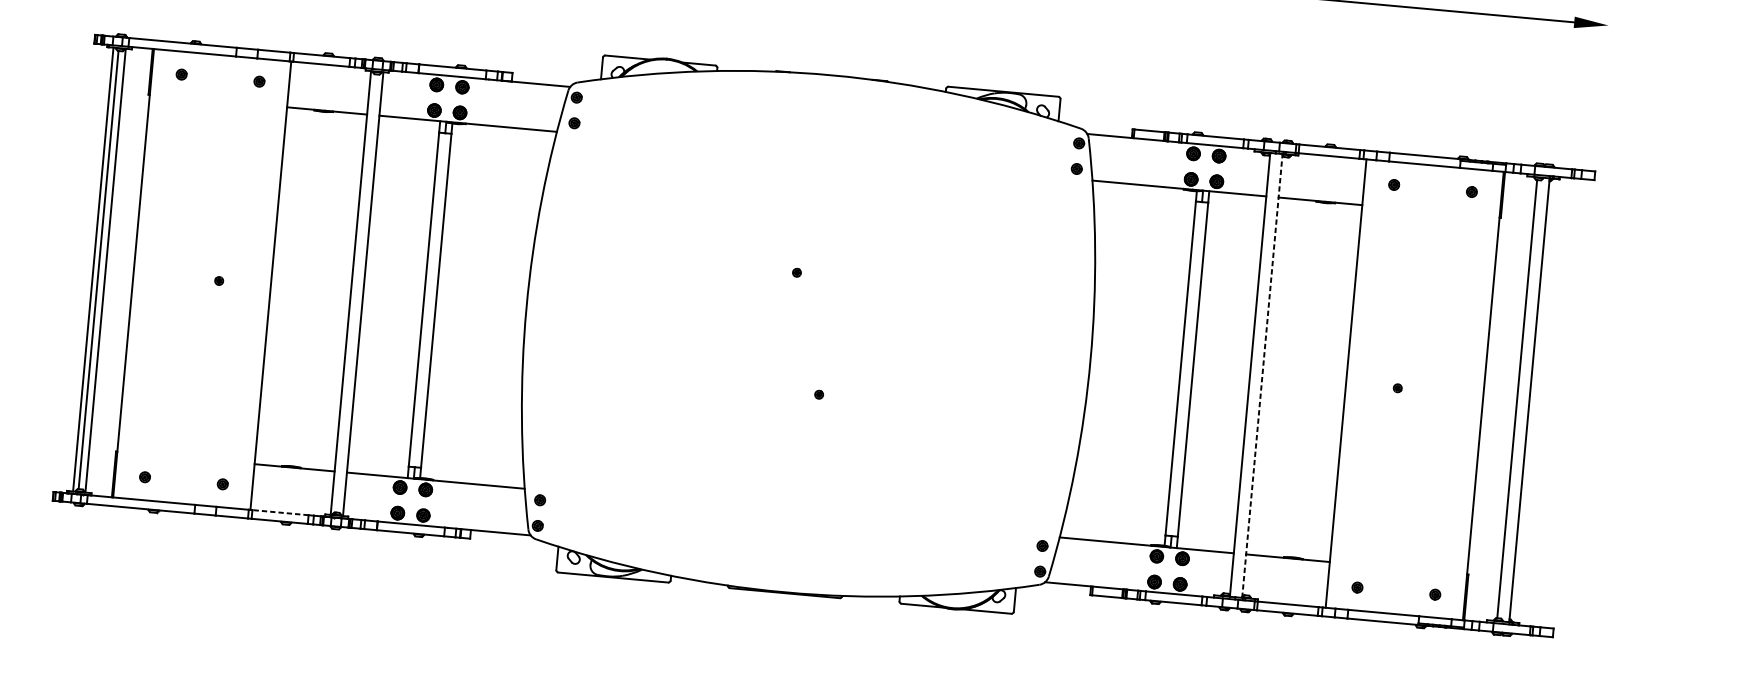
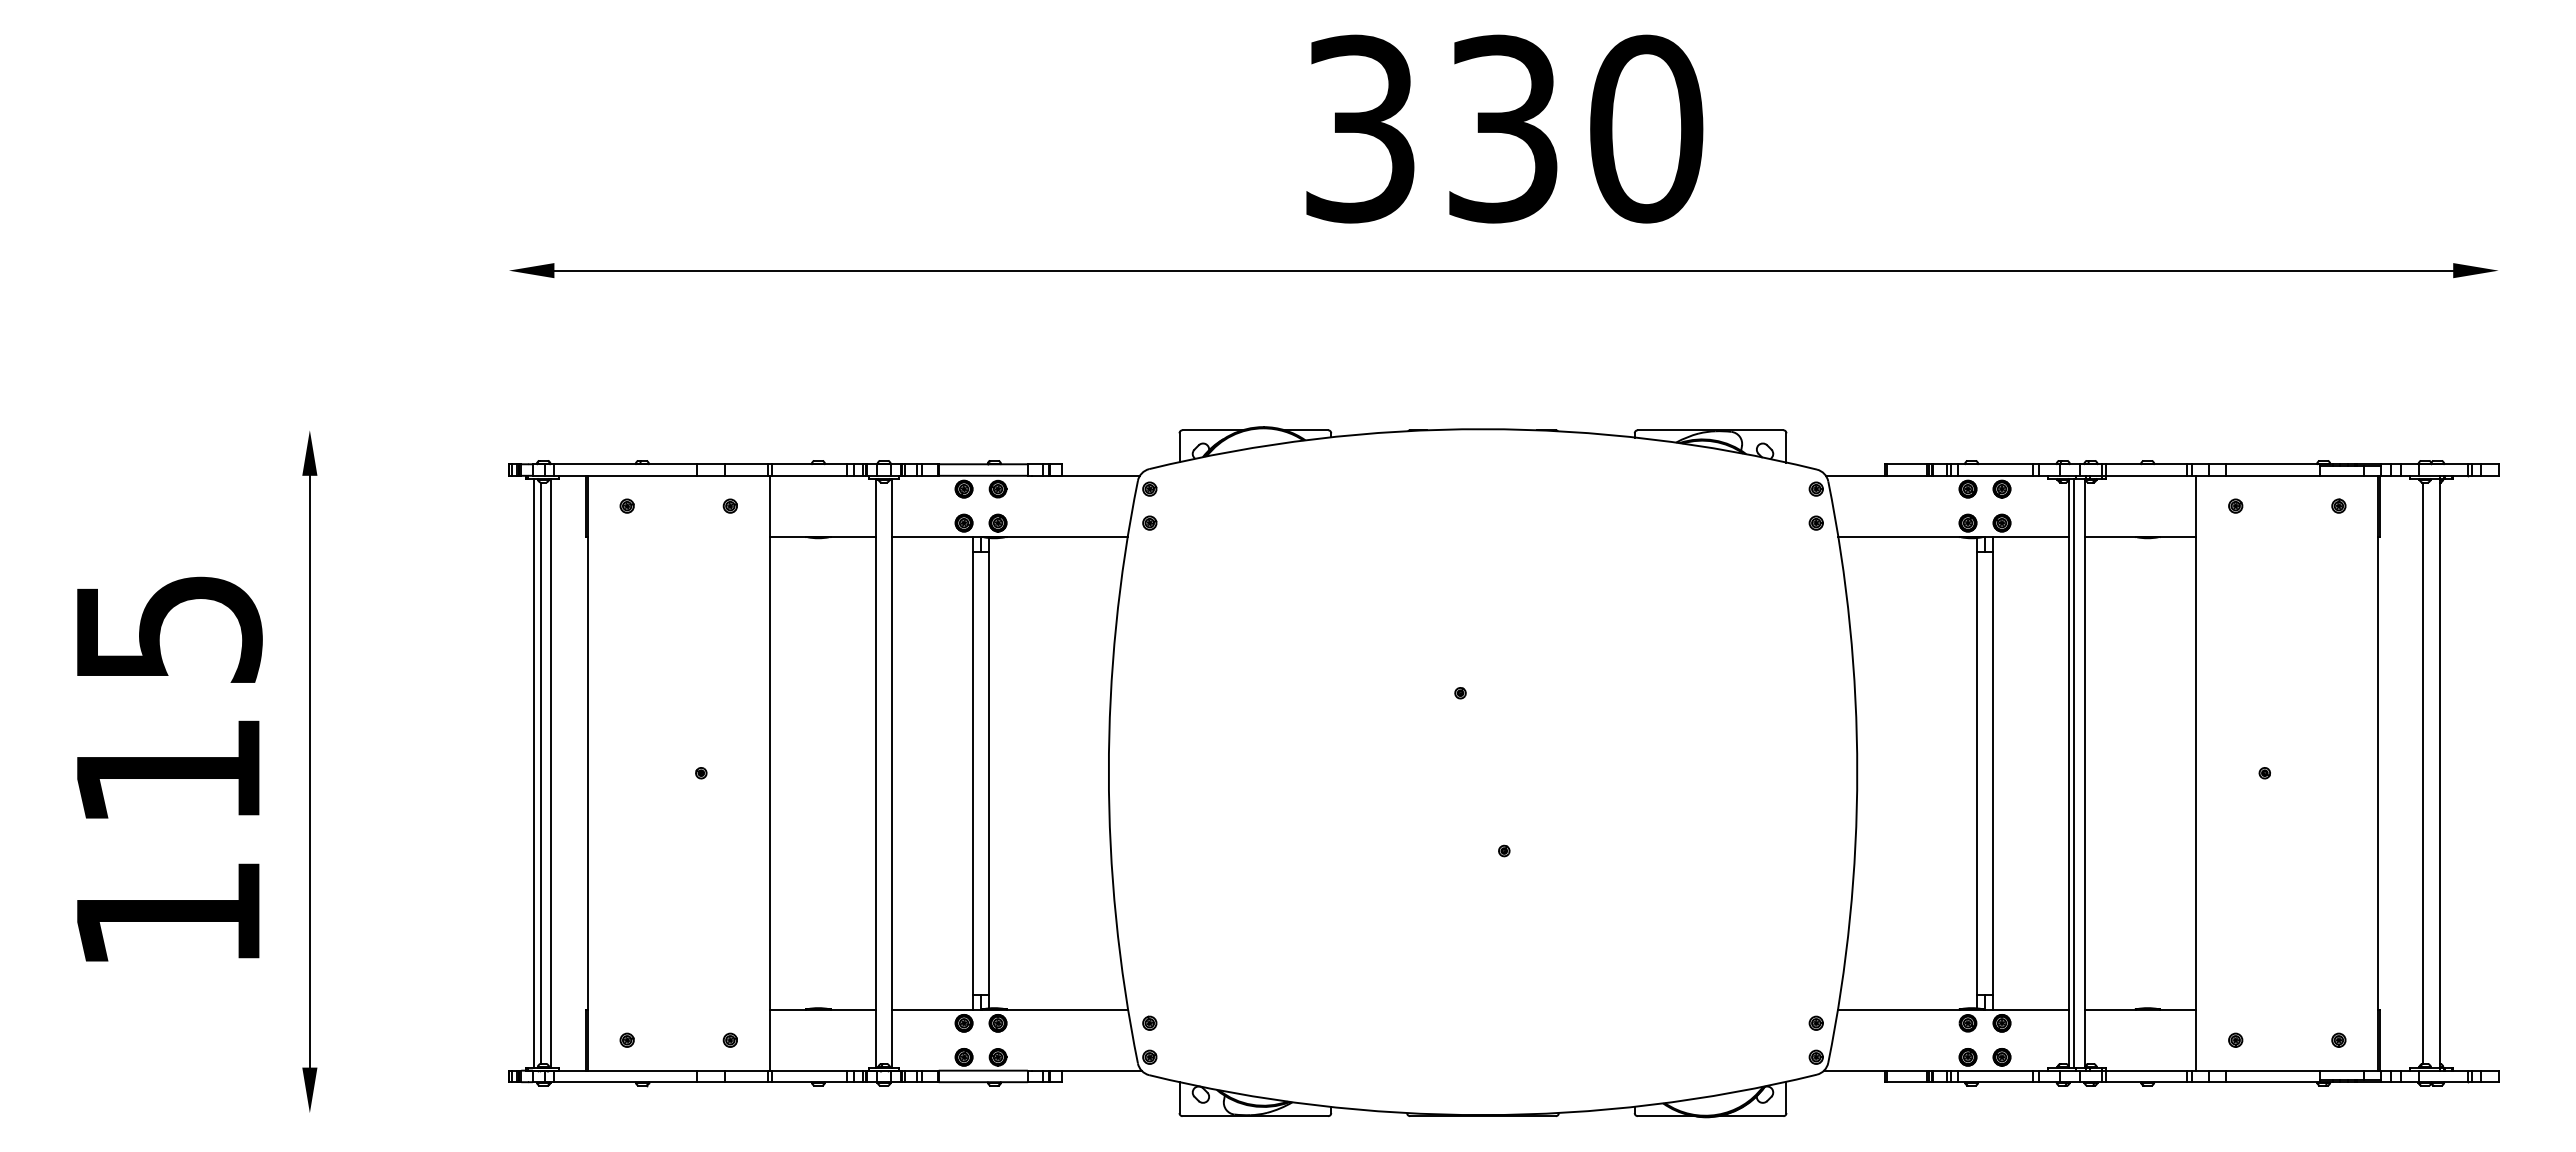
line: (1253, 374) -> (2073, 772), added
line: (1262, 375) -> (2085, 772), dashed -> solid
line: (280, 512) -> (809, 1070), dashed -> solid

